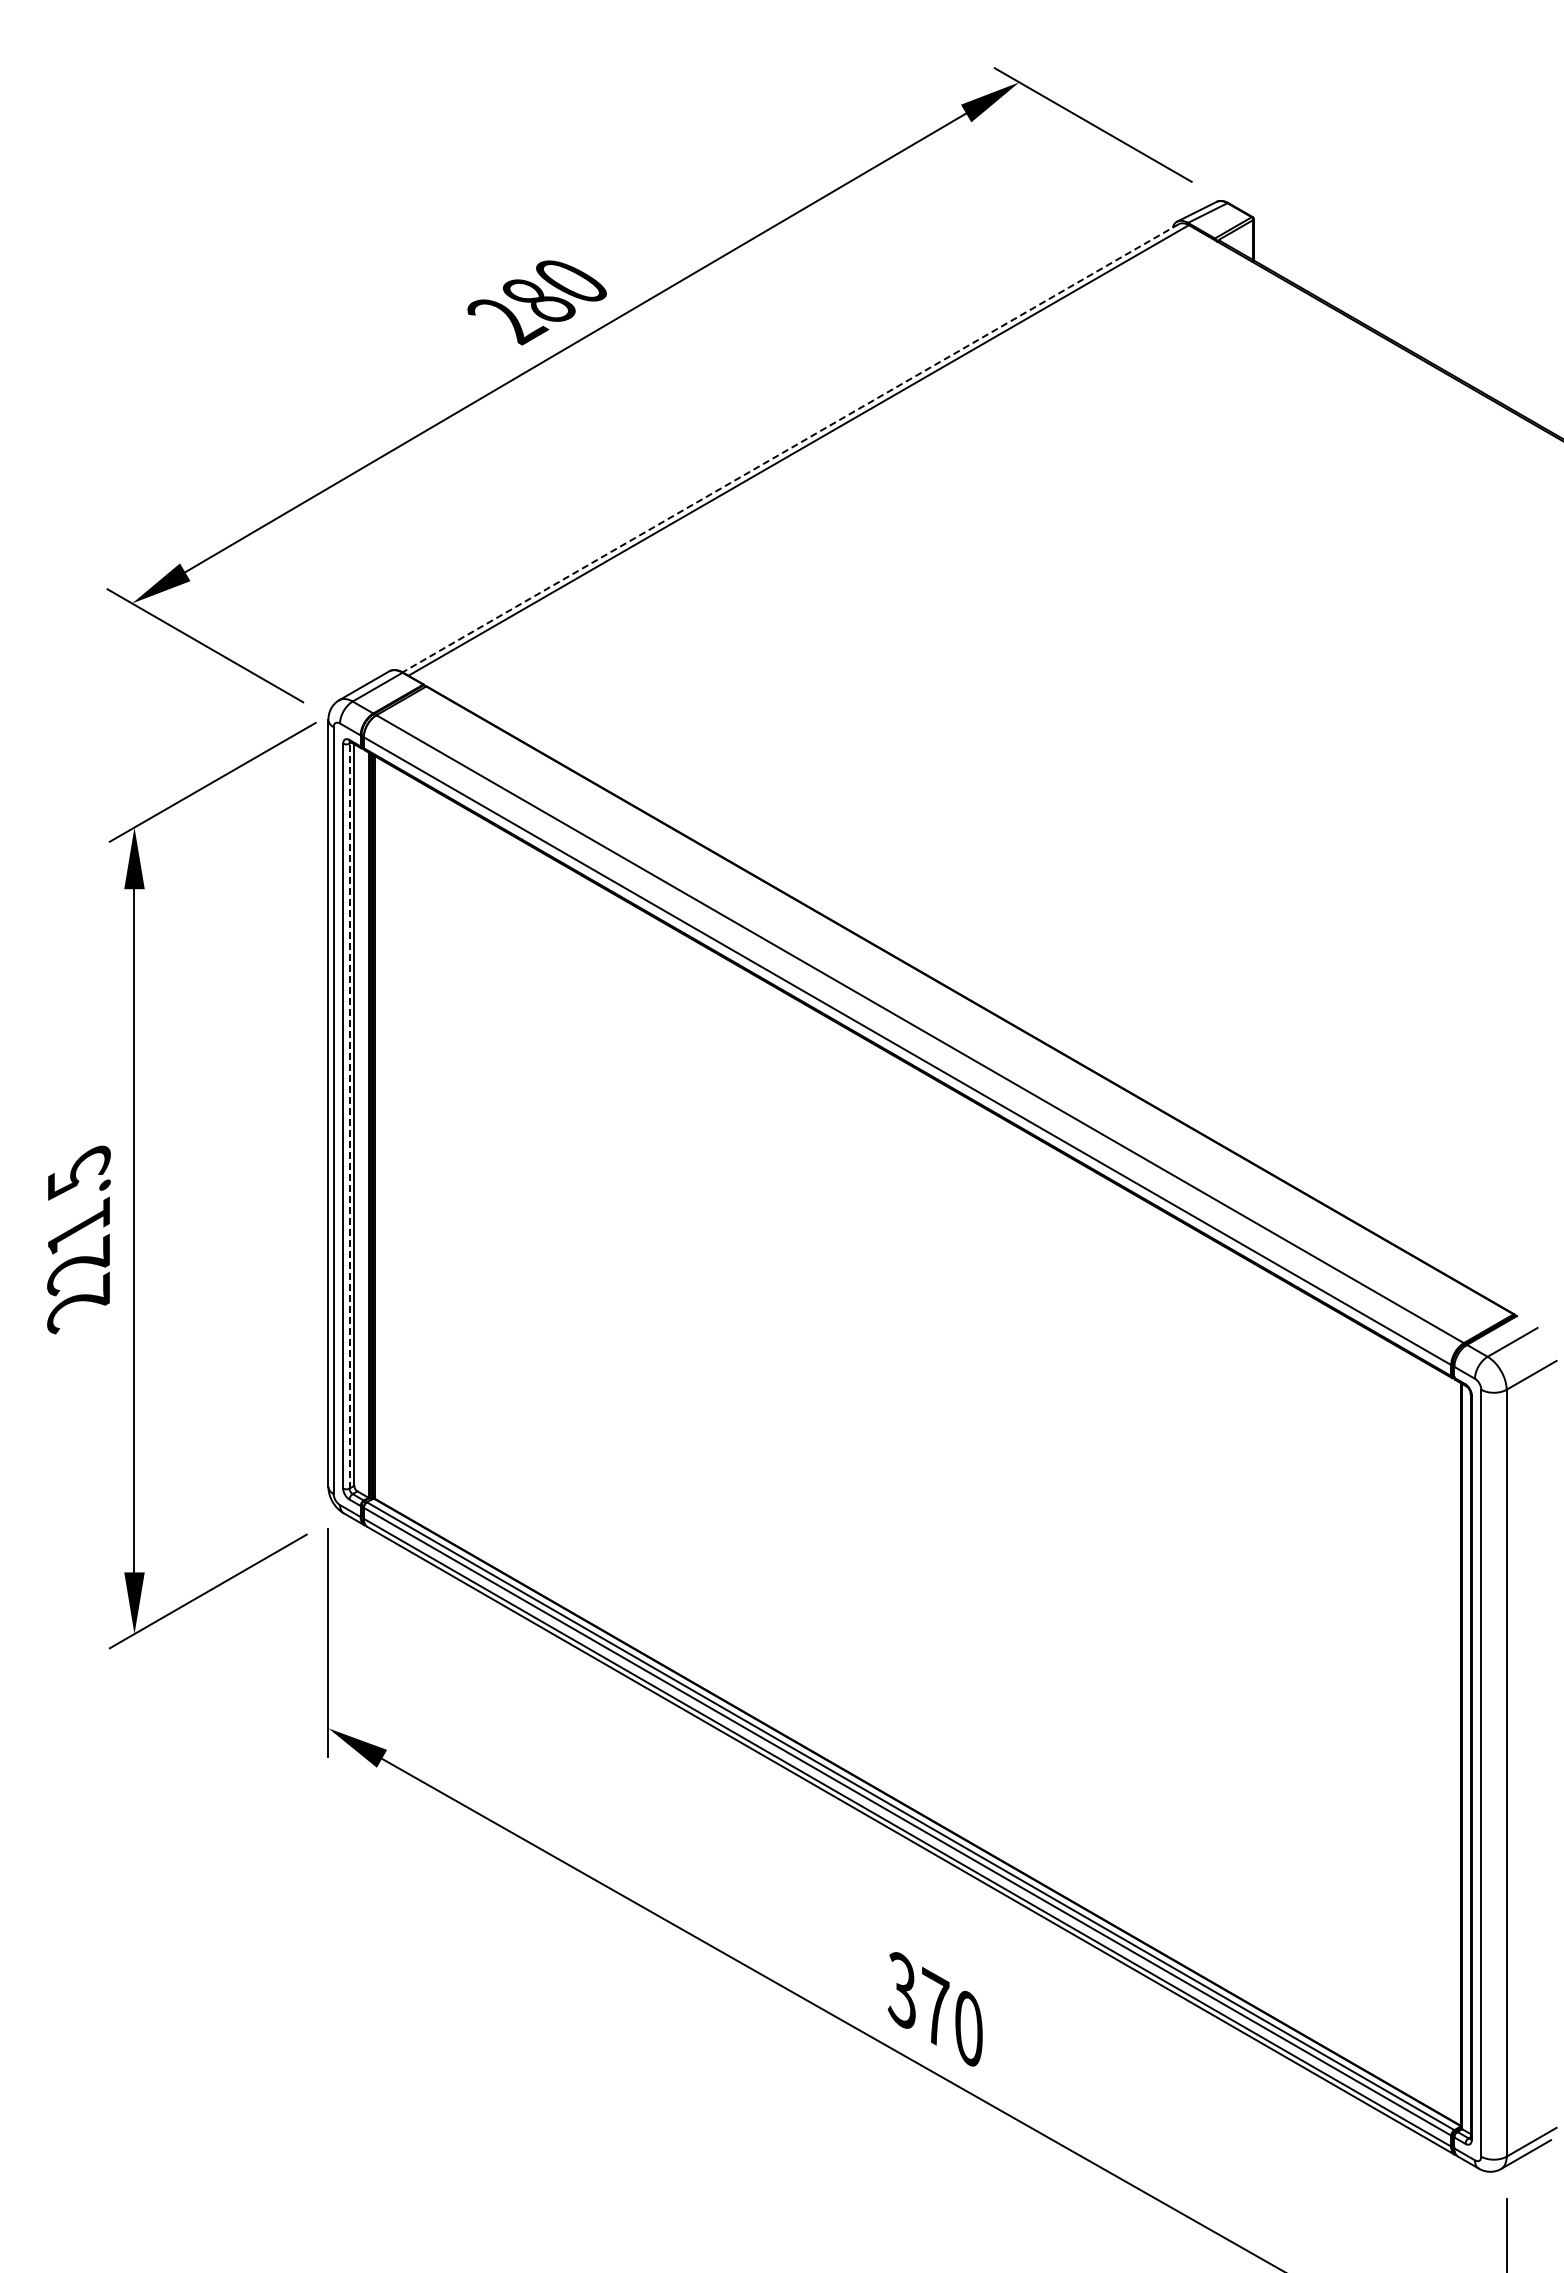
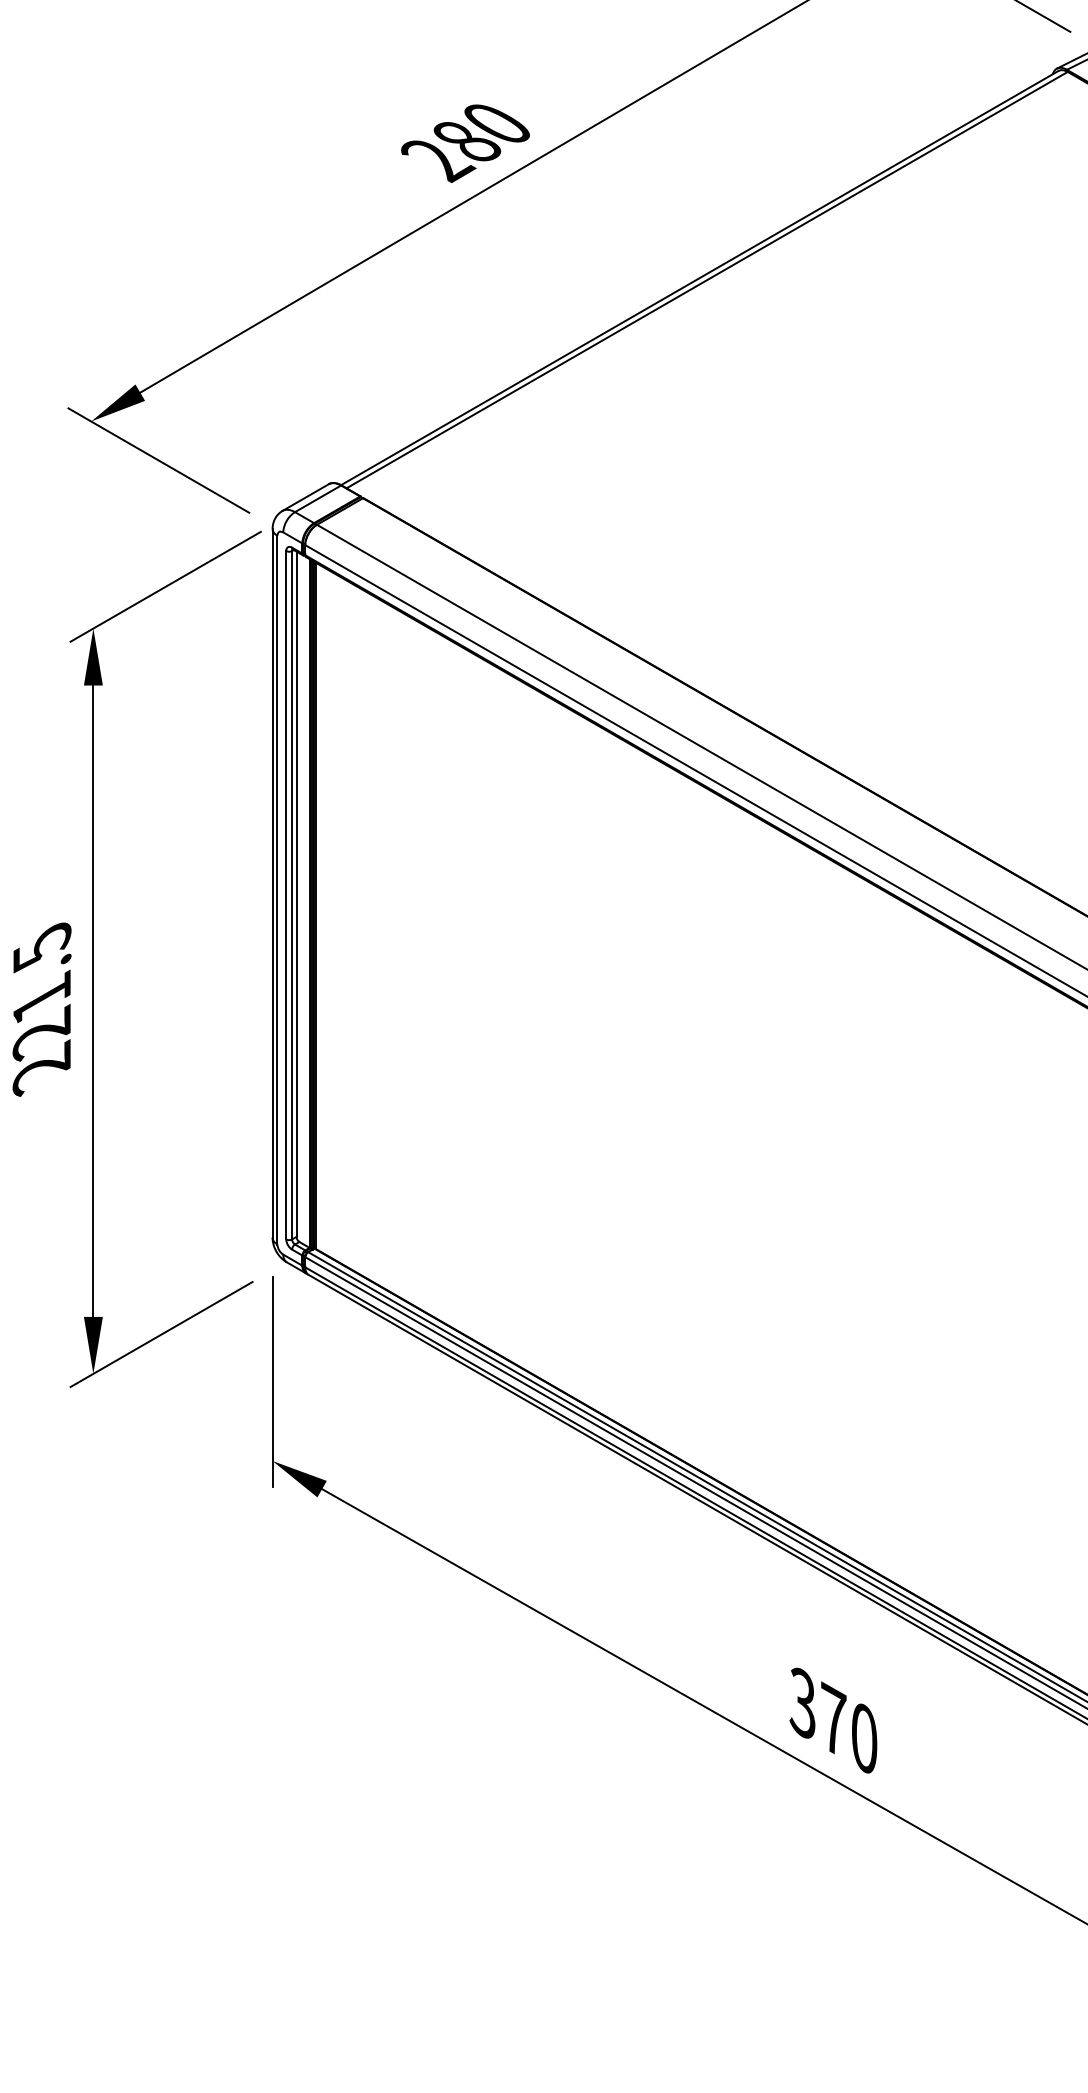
line: (790, 448) -> (699, 278), dashed -> solid
line: (349, 1115) -> (292, 894), dashed -> solid

